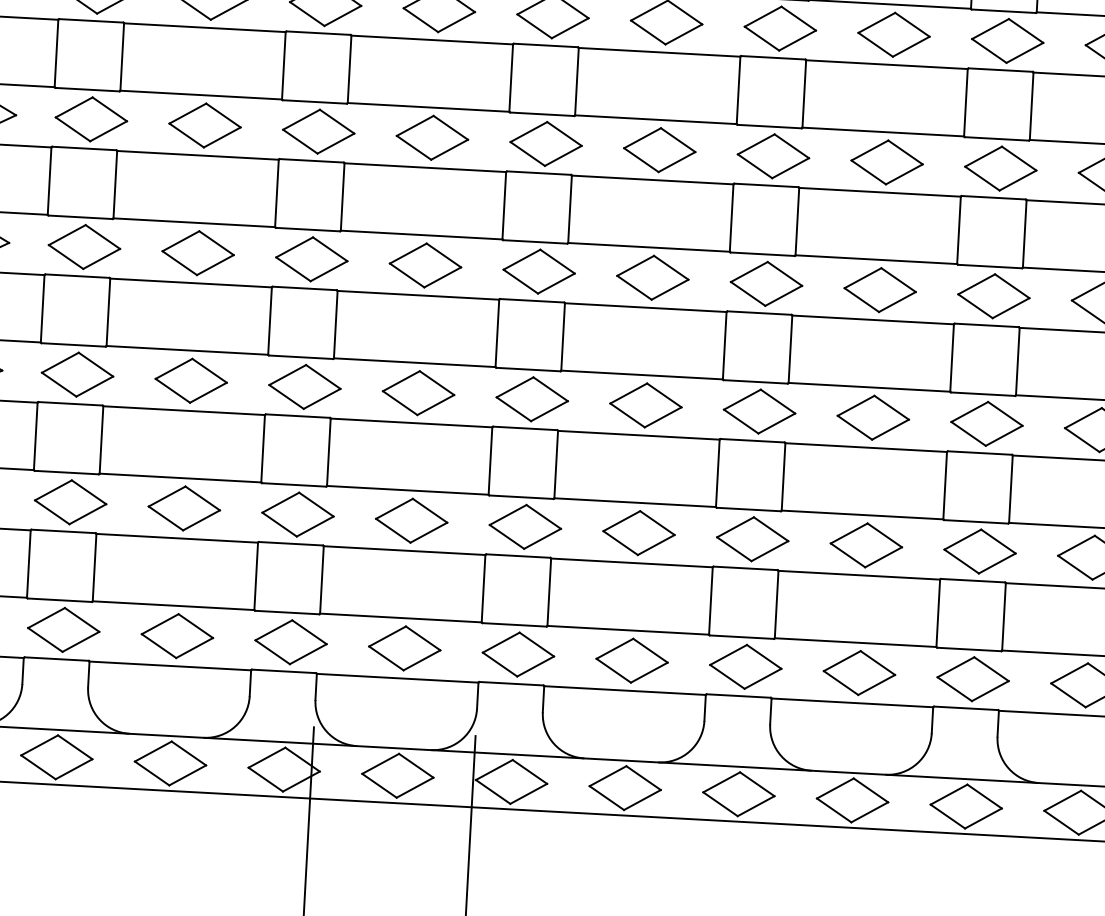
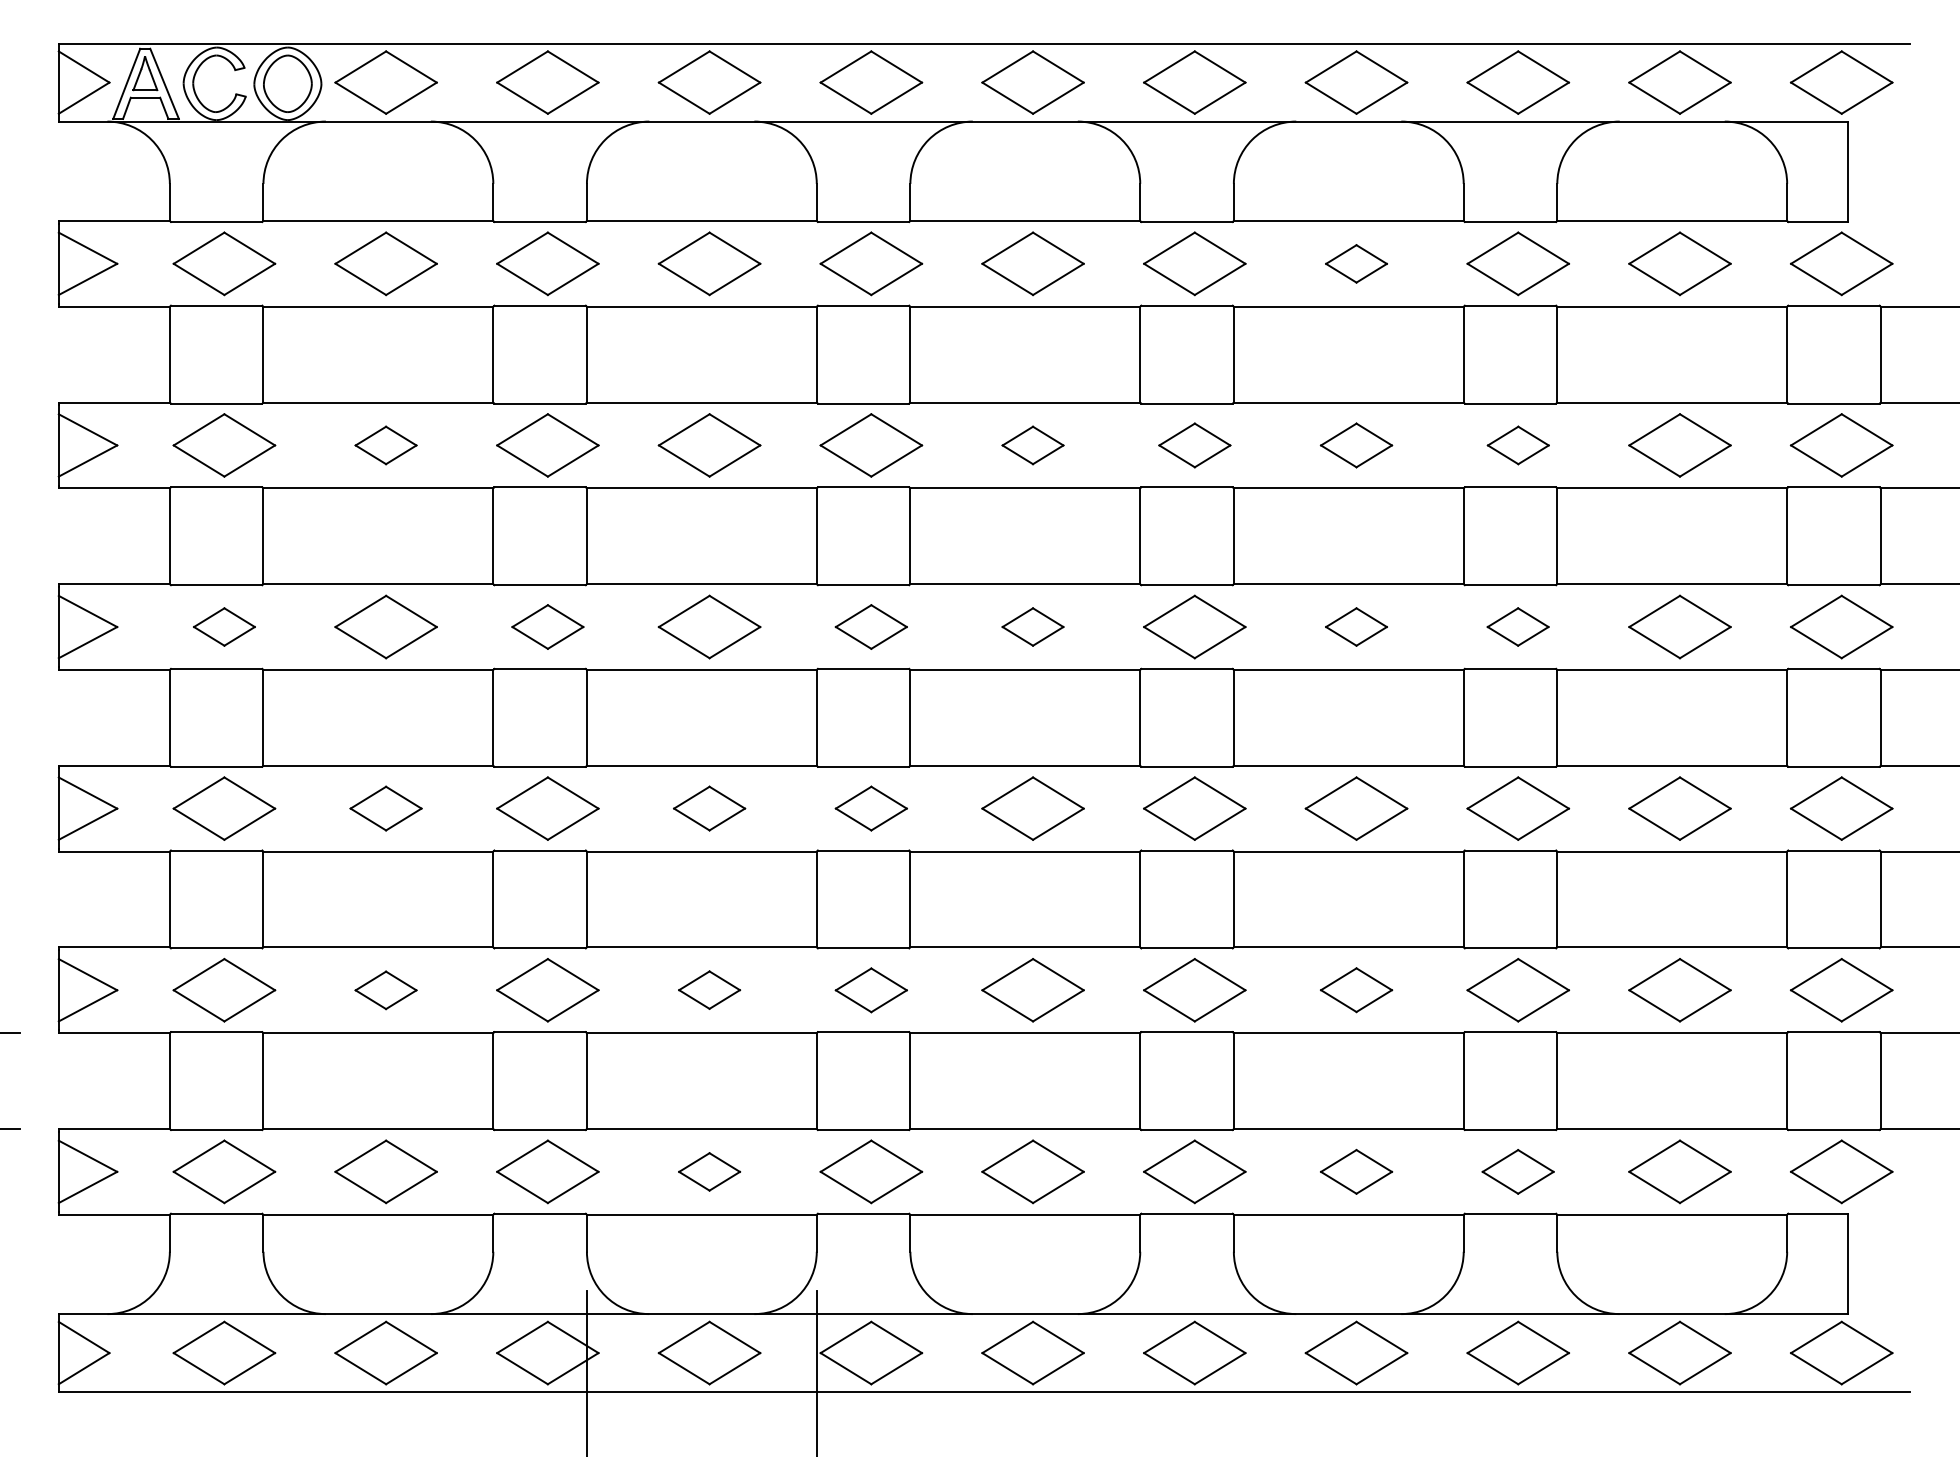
part: (894, 34) -> (1356, 263), size x0.6
part: (204, 125) -> (385, 445), size x0.6
part: (659, 150) -> (1032, 445), size x0.6
part: (773, 156) -> (1194, 445), size x0.7
part: (887, 162) -> (1356, 445), size x0.7
part: (1000, 168) -> (1518, 445), size x0.6
part: (84, 246) -> (224, 626), size x0.6
part: (311, 258) -> (547, 626), size x0.7
part: (539, 271) -> (871, 626), size x0.7
part: (652, 277) -> (1032, 626), size x0.6
part: (880, 289) -> (1356, 626), size x0.6
part: (993, 295) -> (1517, 626), size x0.6
part: (190, 380) -> (385, 808), size x0.7
part: (418, 393) -> (709, 808), size x0.7
part: (532, 399) -> (871, 808), size x0.7
part: (183, 508) -> (385, 990), size x0.6
part: (411, 520) -> (709, 989), size x0.6
part: (525, 527) -> (871, 990), size x0.7
part: (866, 544) -> (1356, 989), size x0.7
part: (404, 648) -> (709, 1171), size x0.6
part: (859, 672) -> (1356, 1171), size x0.7
part: (972, 678) -> (1517, 1171), size x0.7

